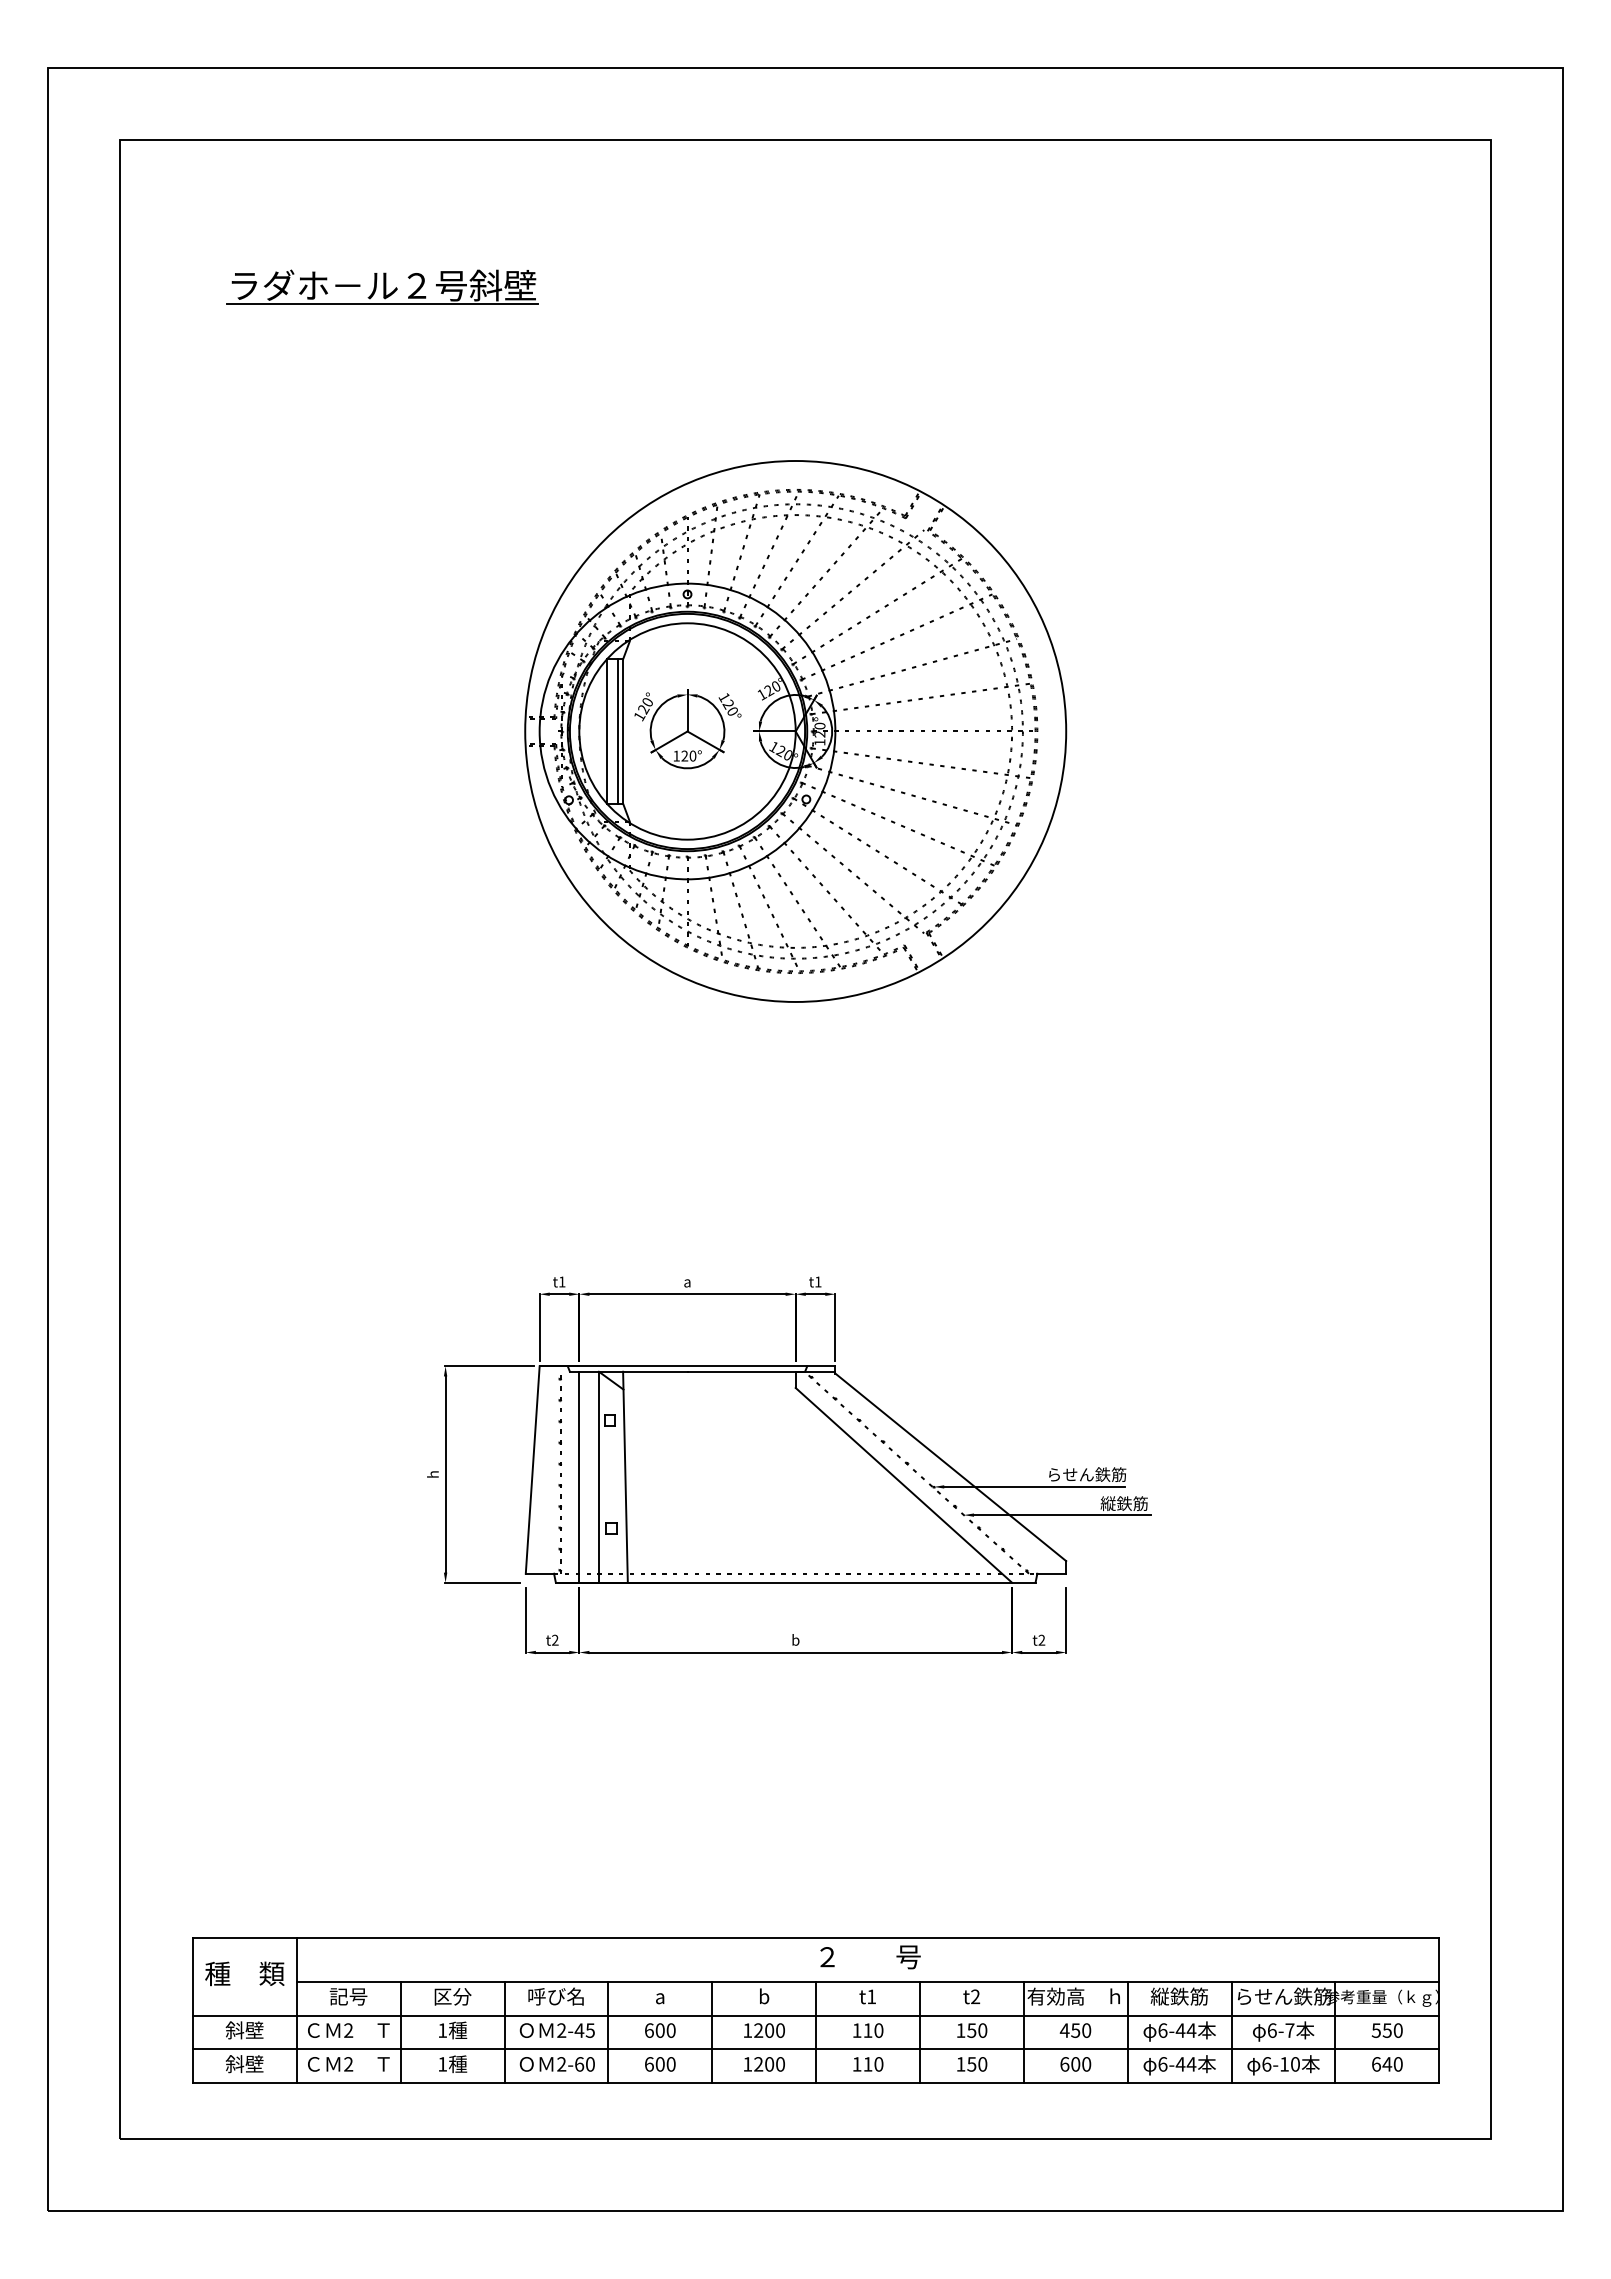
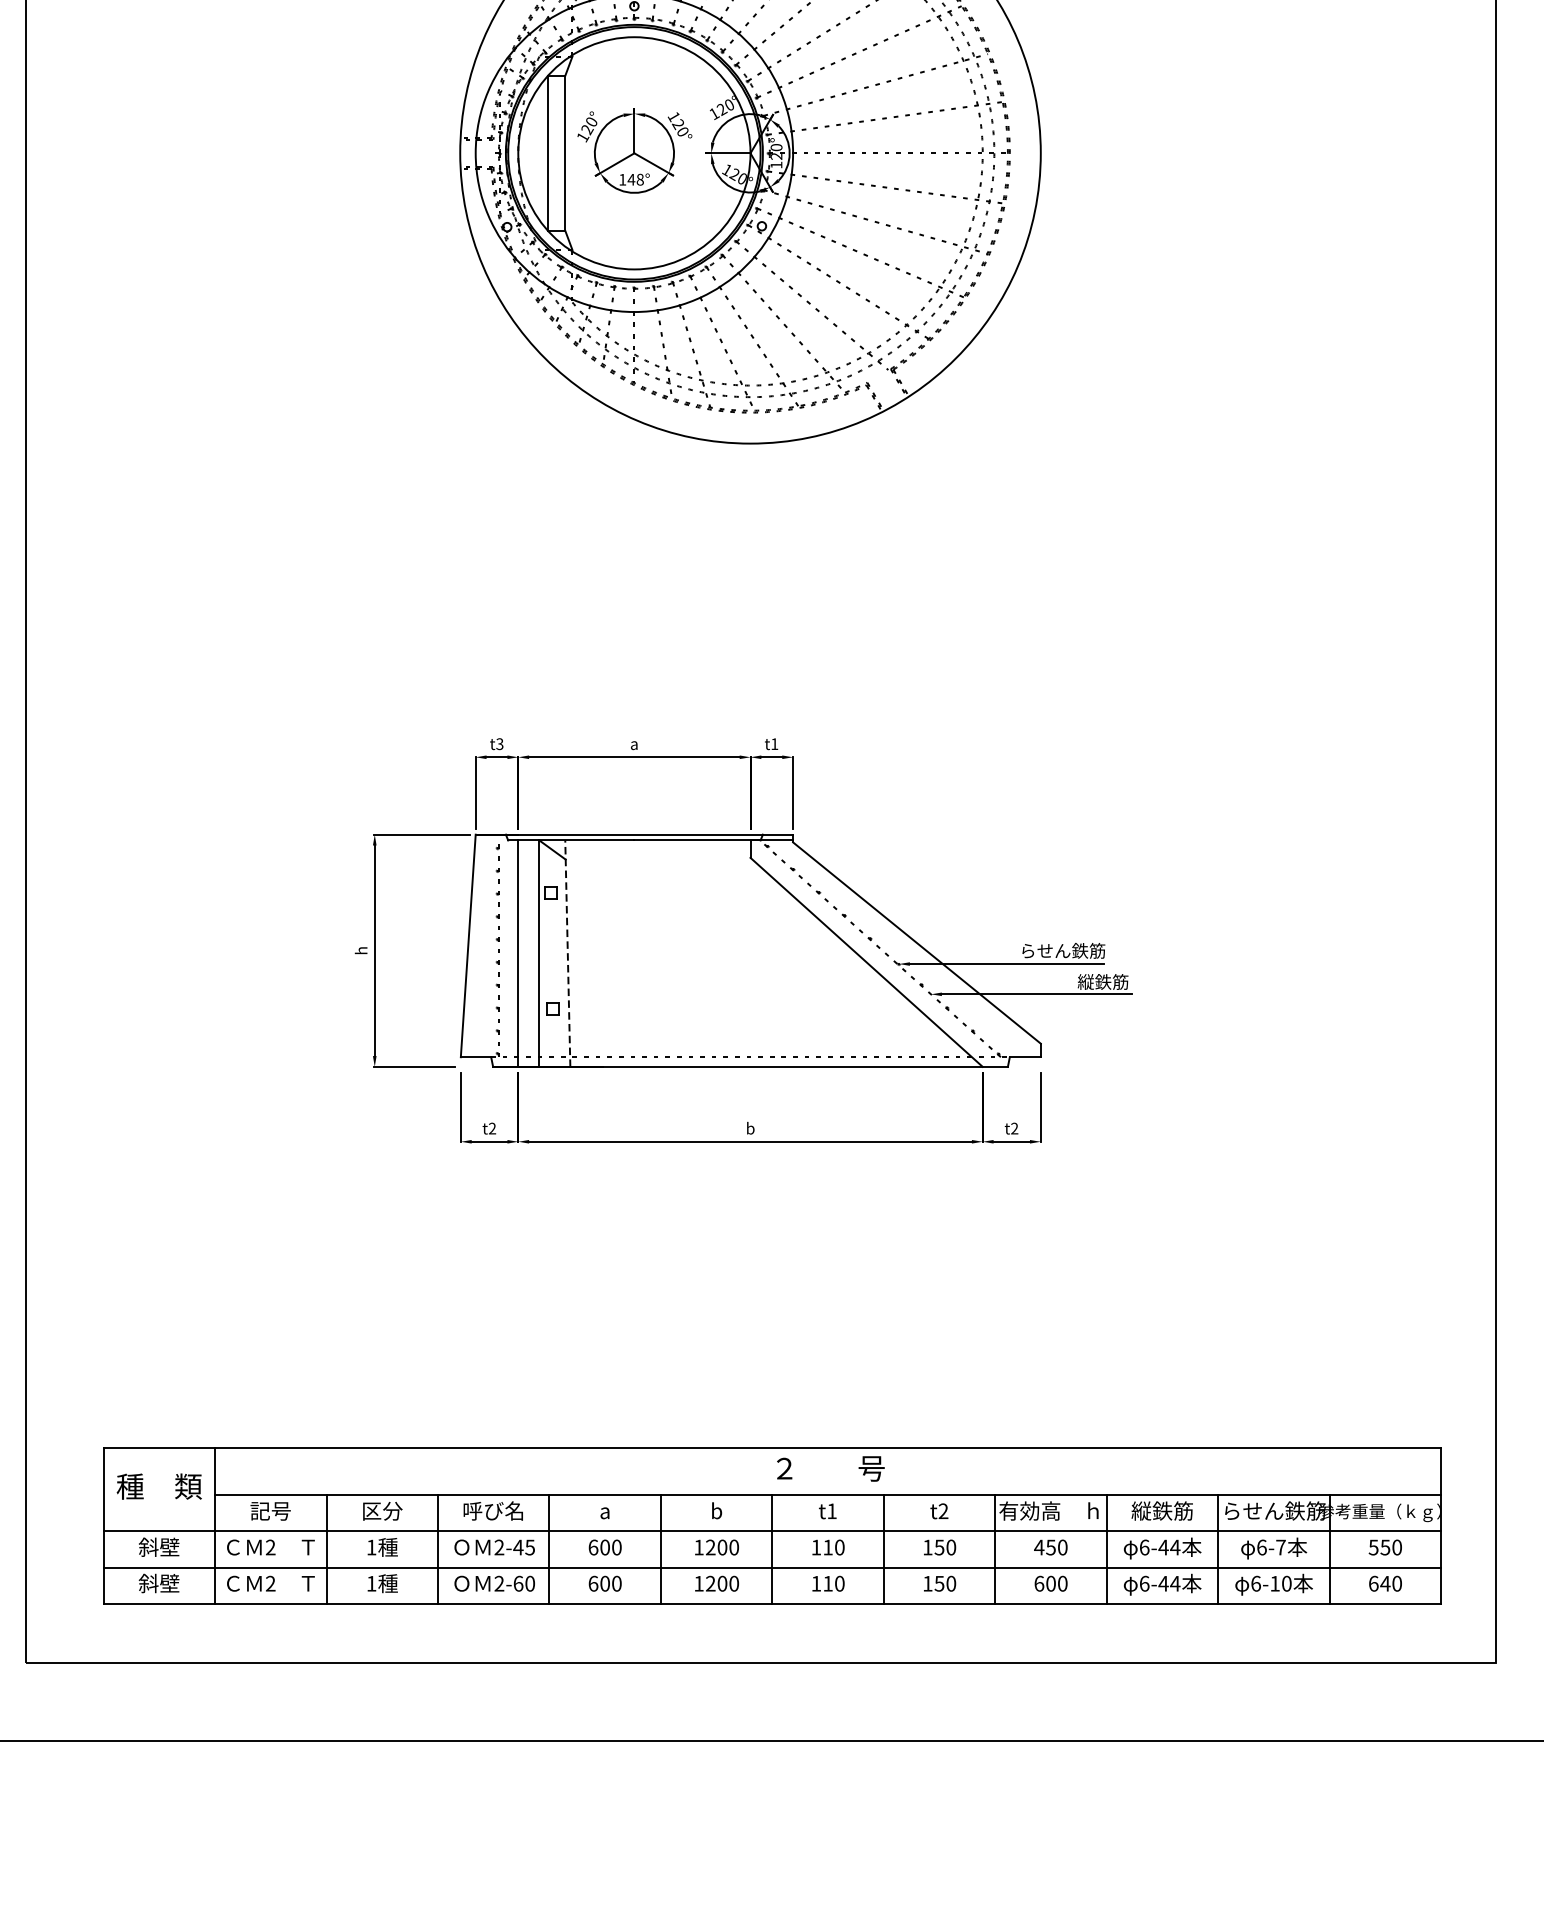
line: (617, 731) -> (559, 153), removed
text: (688, 755) -> (635, 179), 120° -> 148°
text: (561, 1281) -> (499, 743), t1 -> t3
line: (625, 1477) -> (567, 953), solid -> dashed

